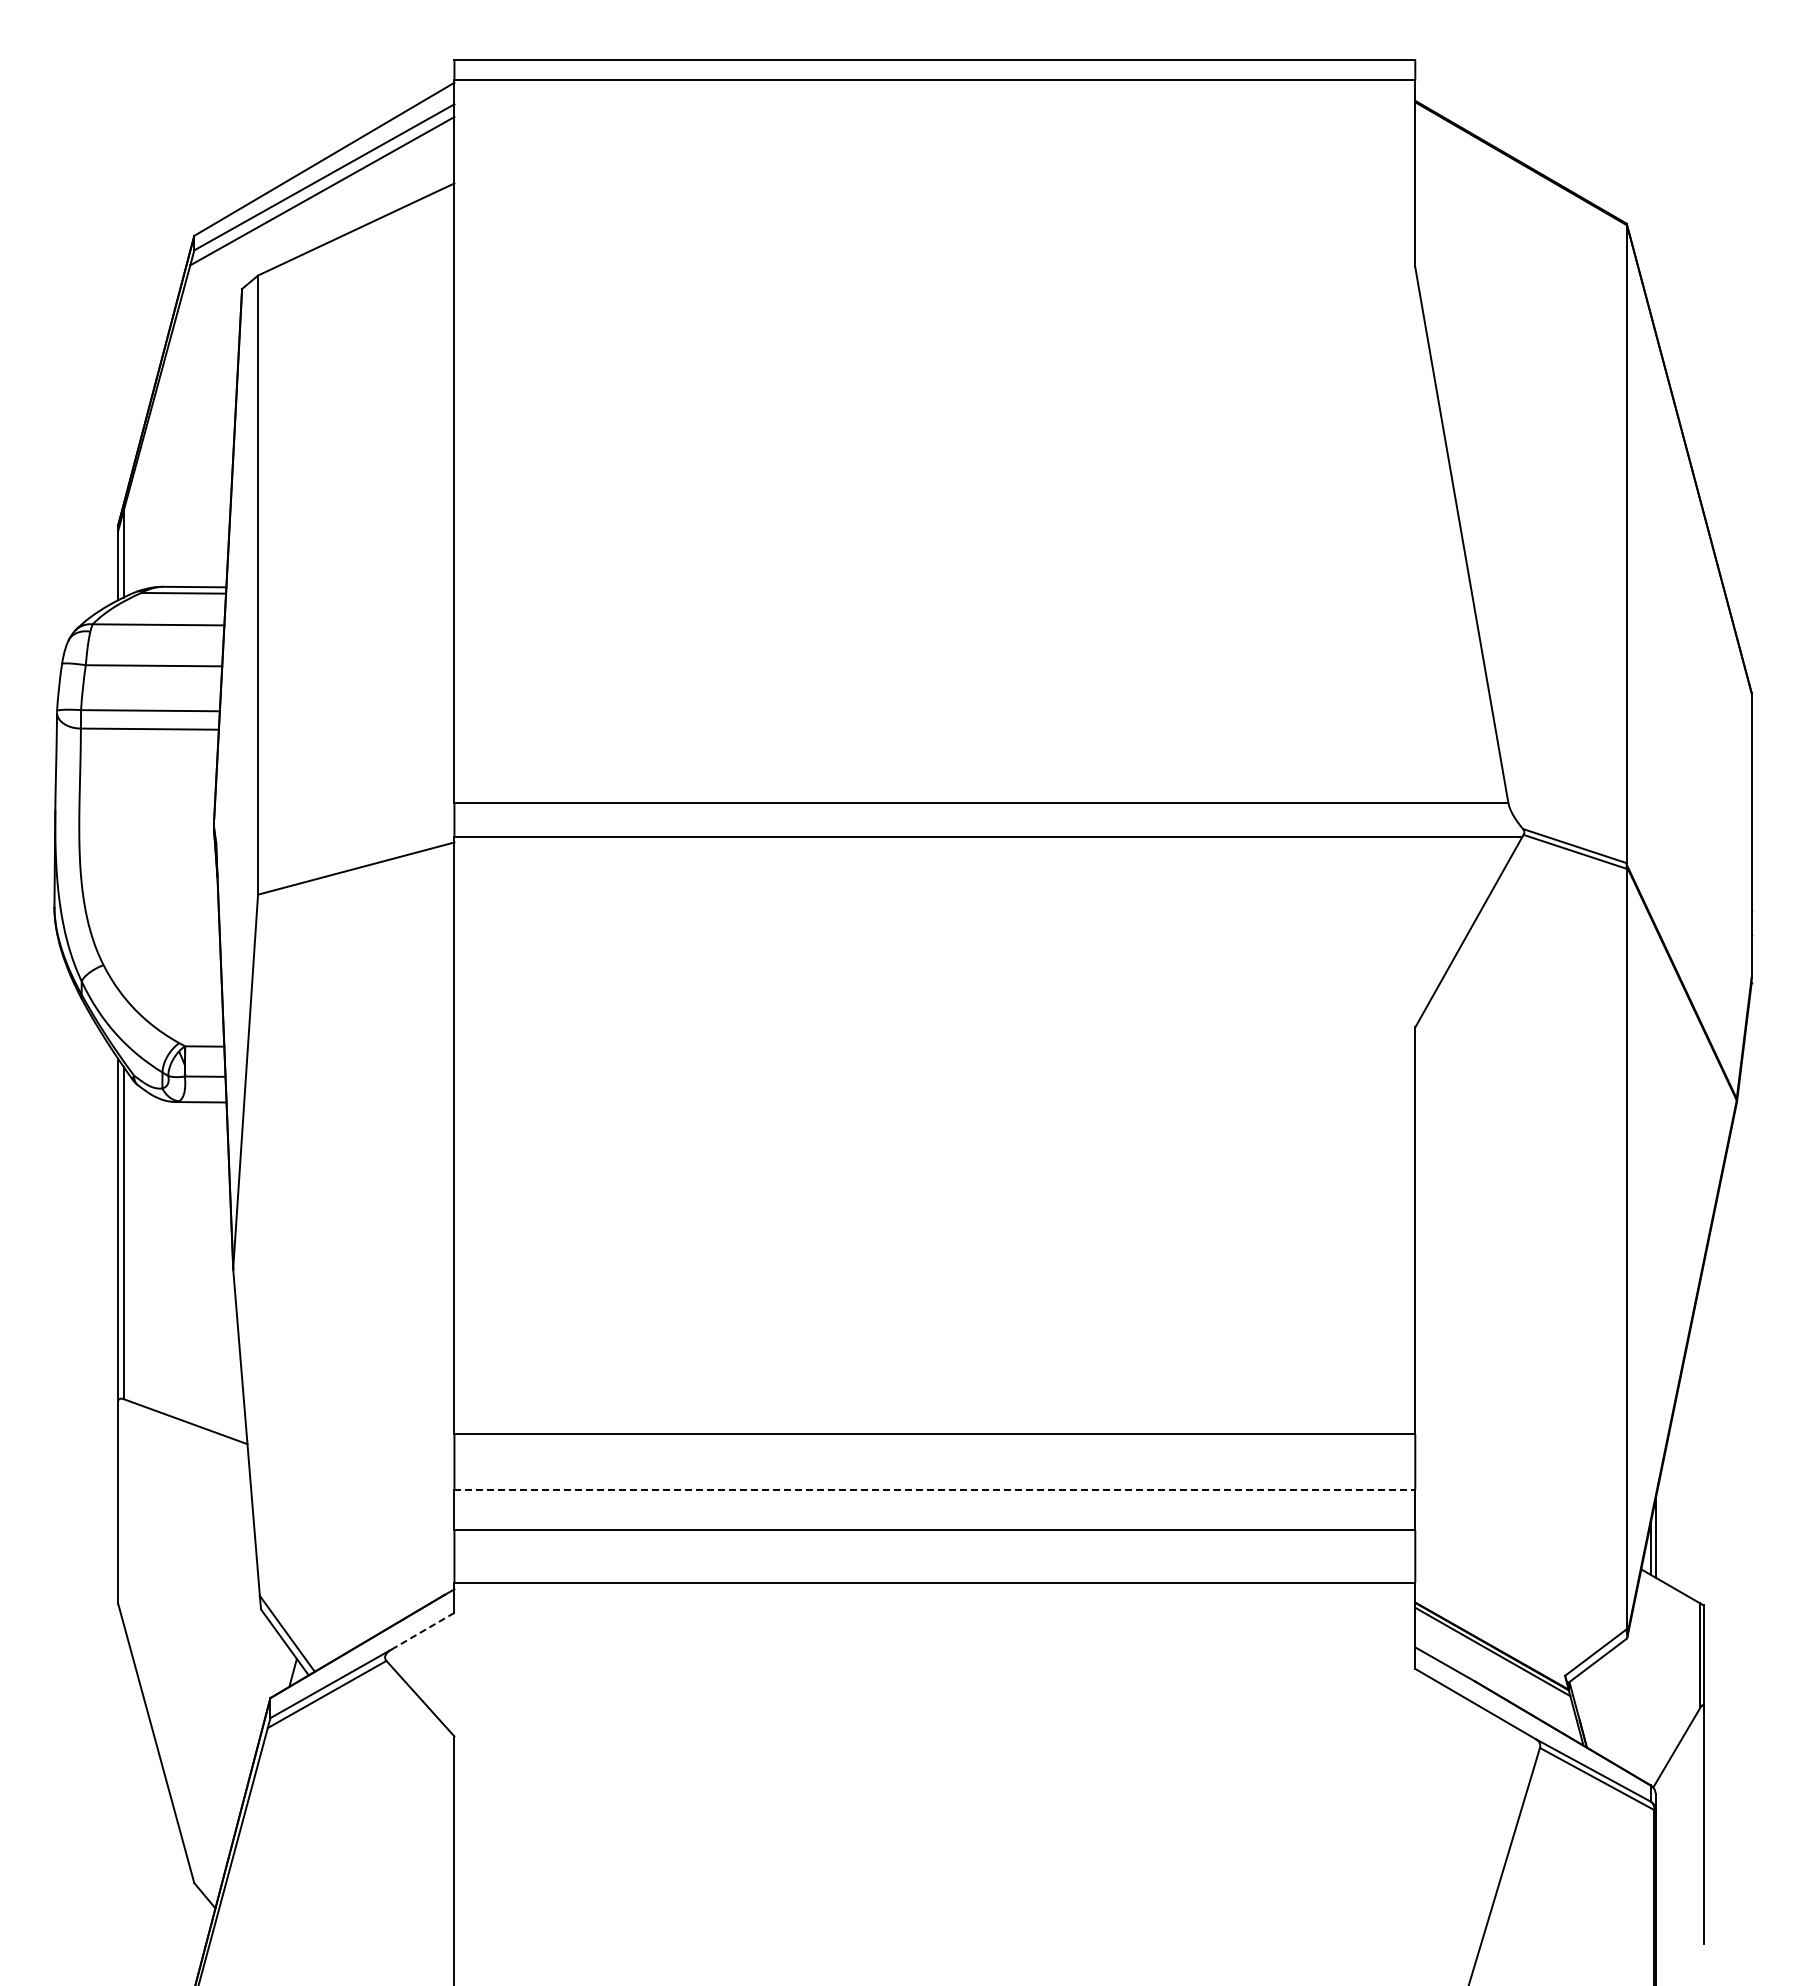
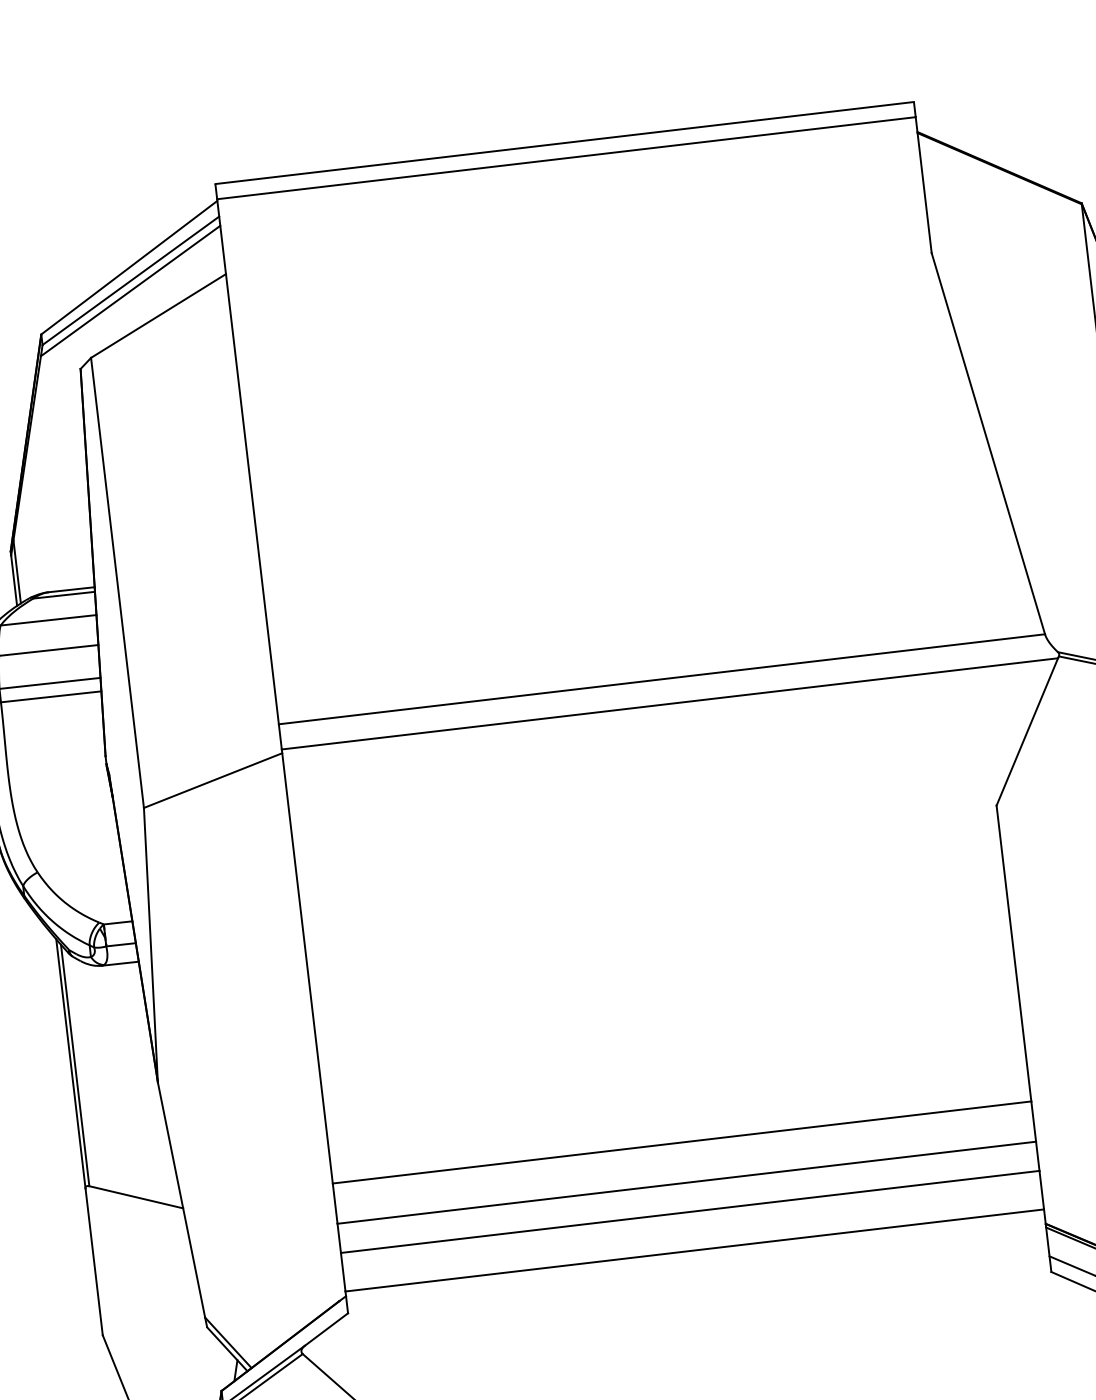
line: (935, 1489) -> (687, 1182), dashed -> solid
line: (422, 1631) -> (326, 1329), dashed -> solid

